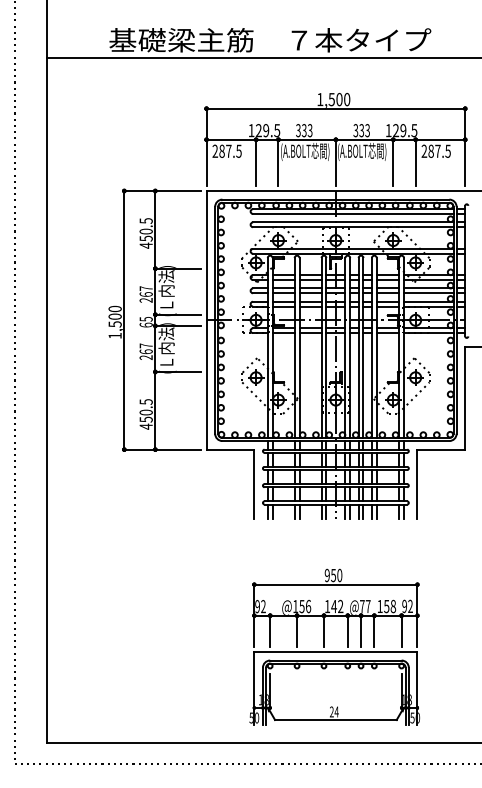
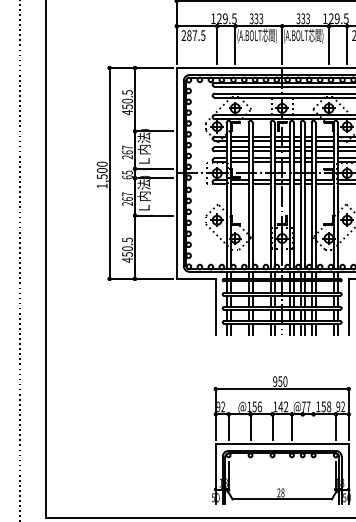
line: (361, 630) -> (303, 426), removed
line: (374, 630) -> (313, 426), removed
text: (336, 711) -> (282, 492), 24 -> 28

